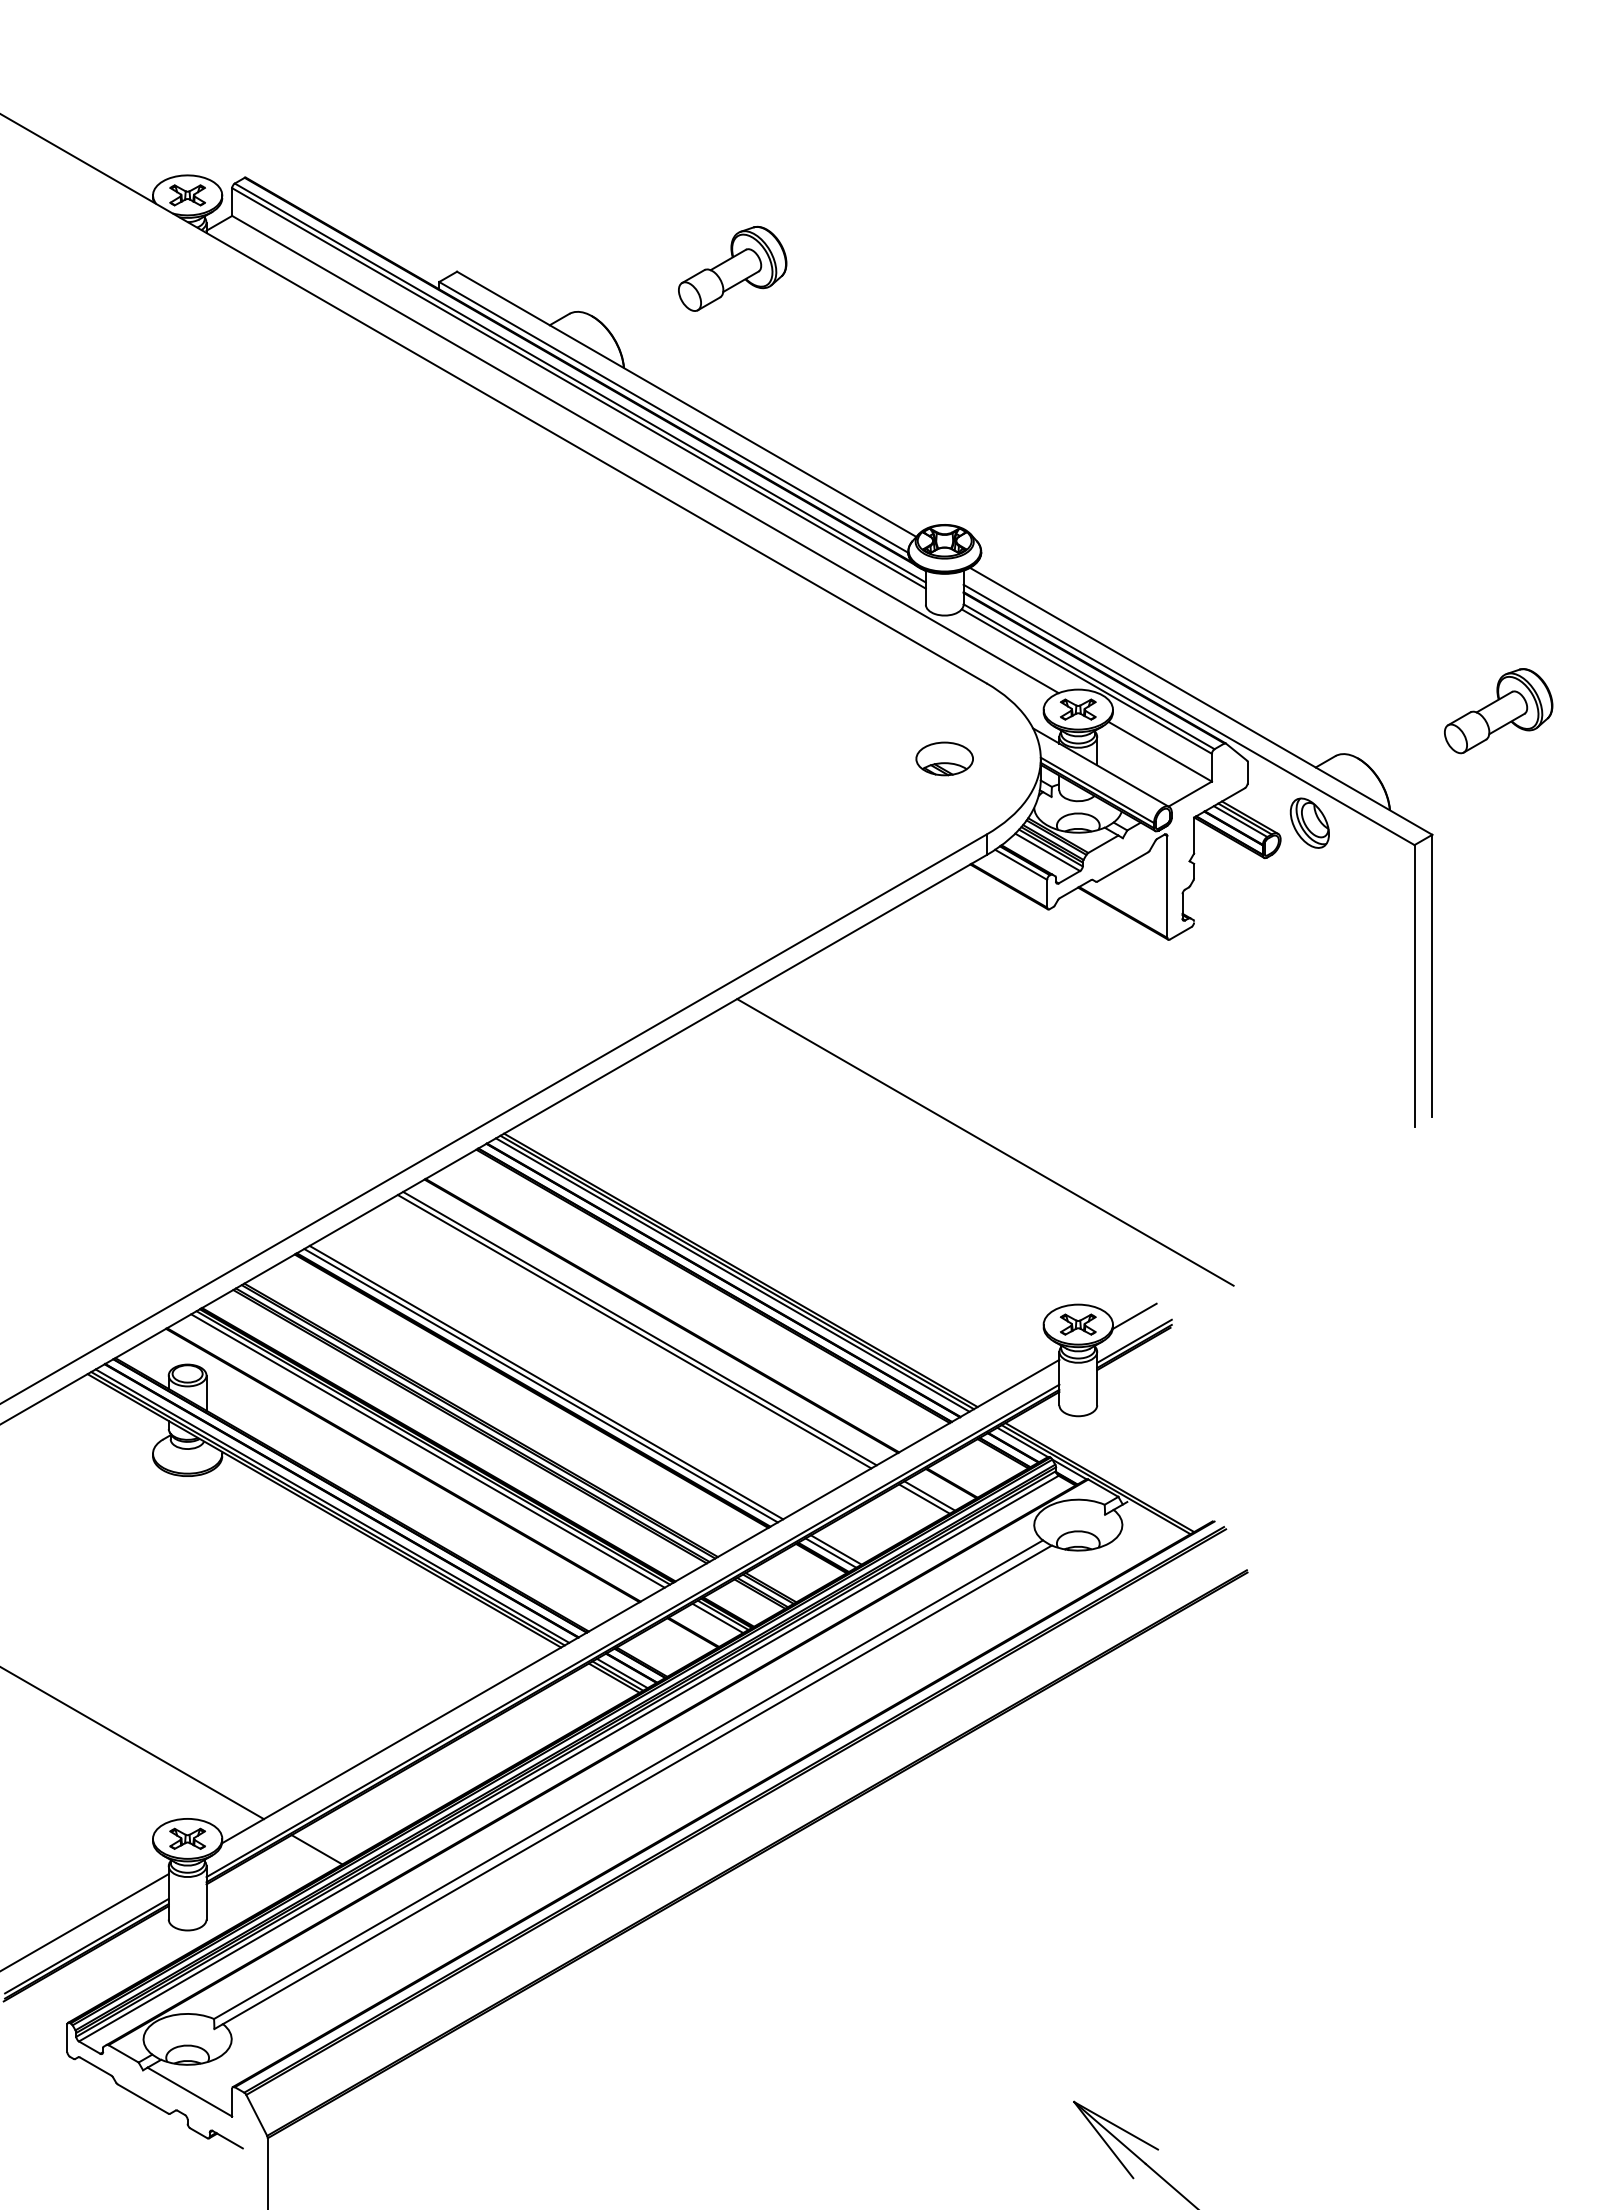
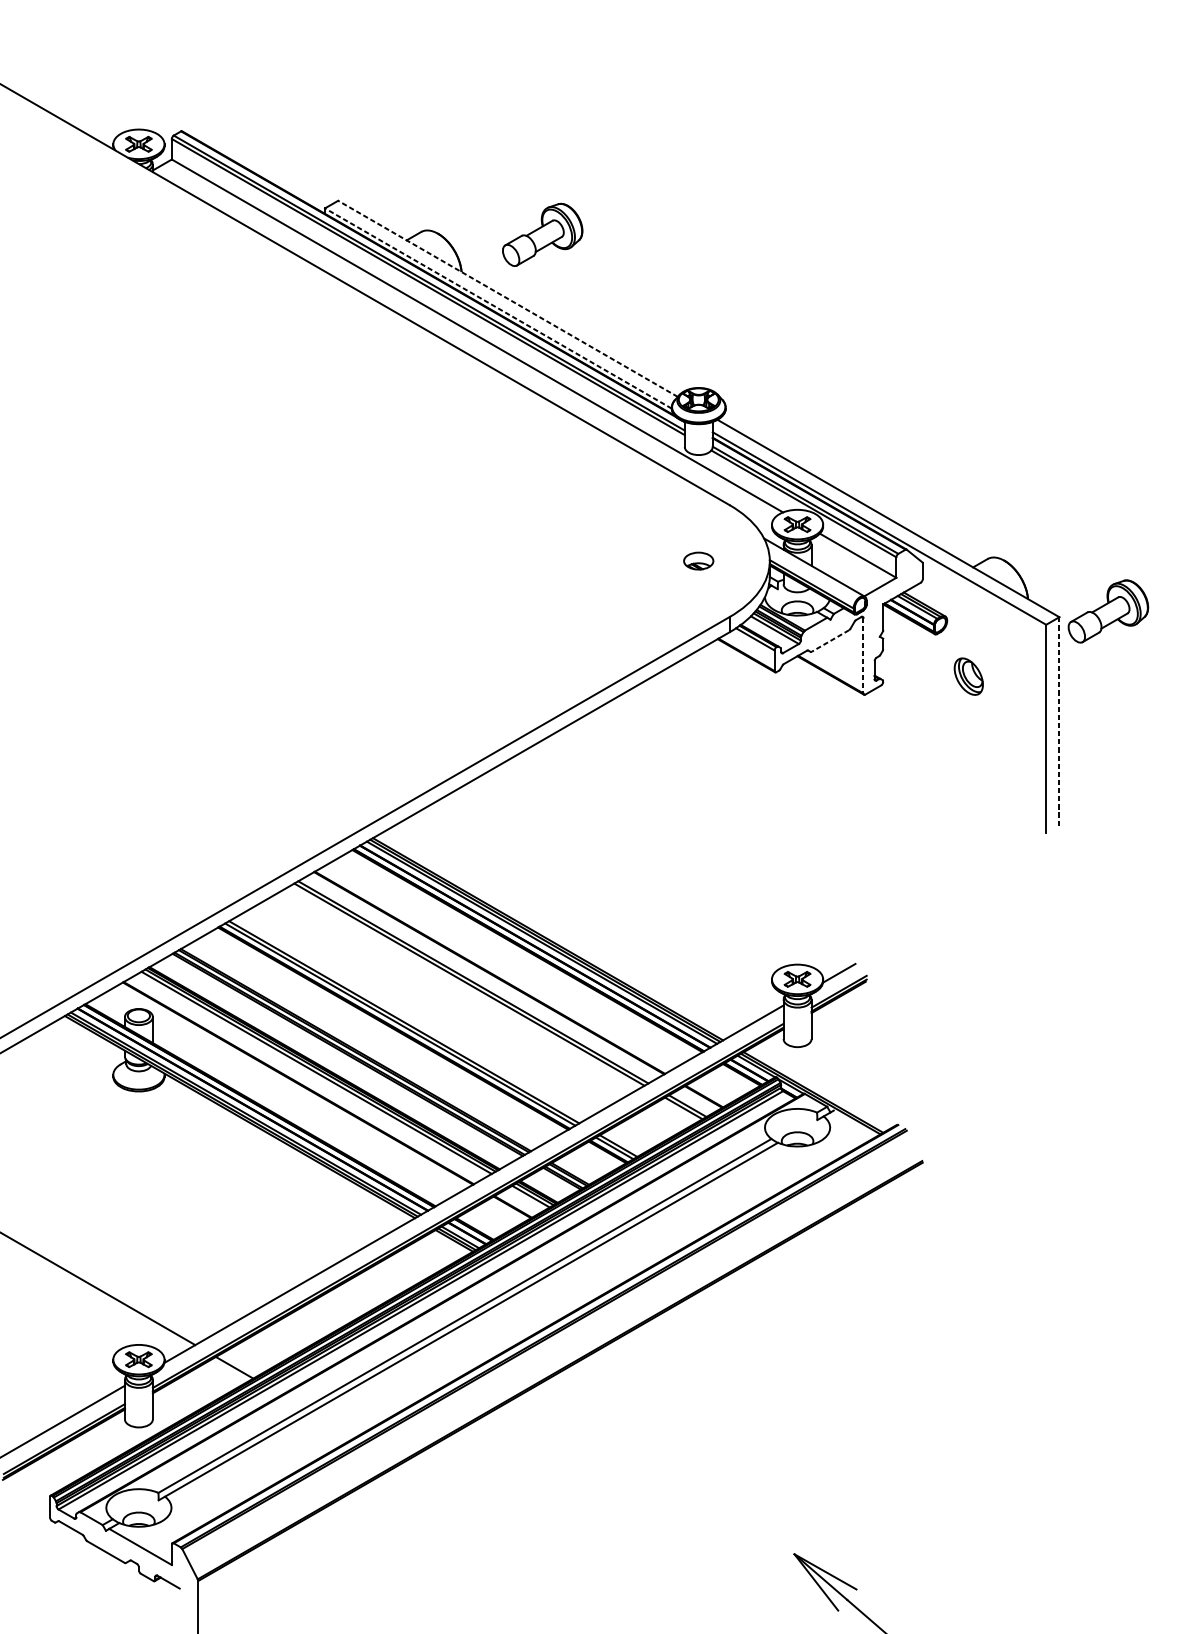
part: (732, 268) -> (542, 234), moved
line: (686, 404) -> (507, 298), solid -> dashed
line: (673, 417) -> (498, 308), solid -> dashed
part: (1498, 711) -> (1108, 611), moved
part: (944, 758) -> (698, 560), size x0.7
part: (1309, 822) -> (968, 676), moved
line: (1122, 867) -> (830, 641), solid -> dashed
line: (1167, 887) -> (863, 656), solid -> dashed
line: (1432, 975) -> (1059, 721), solid -> dashed
line: (985, 1142) -> (728, 844), removed

